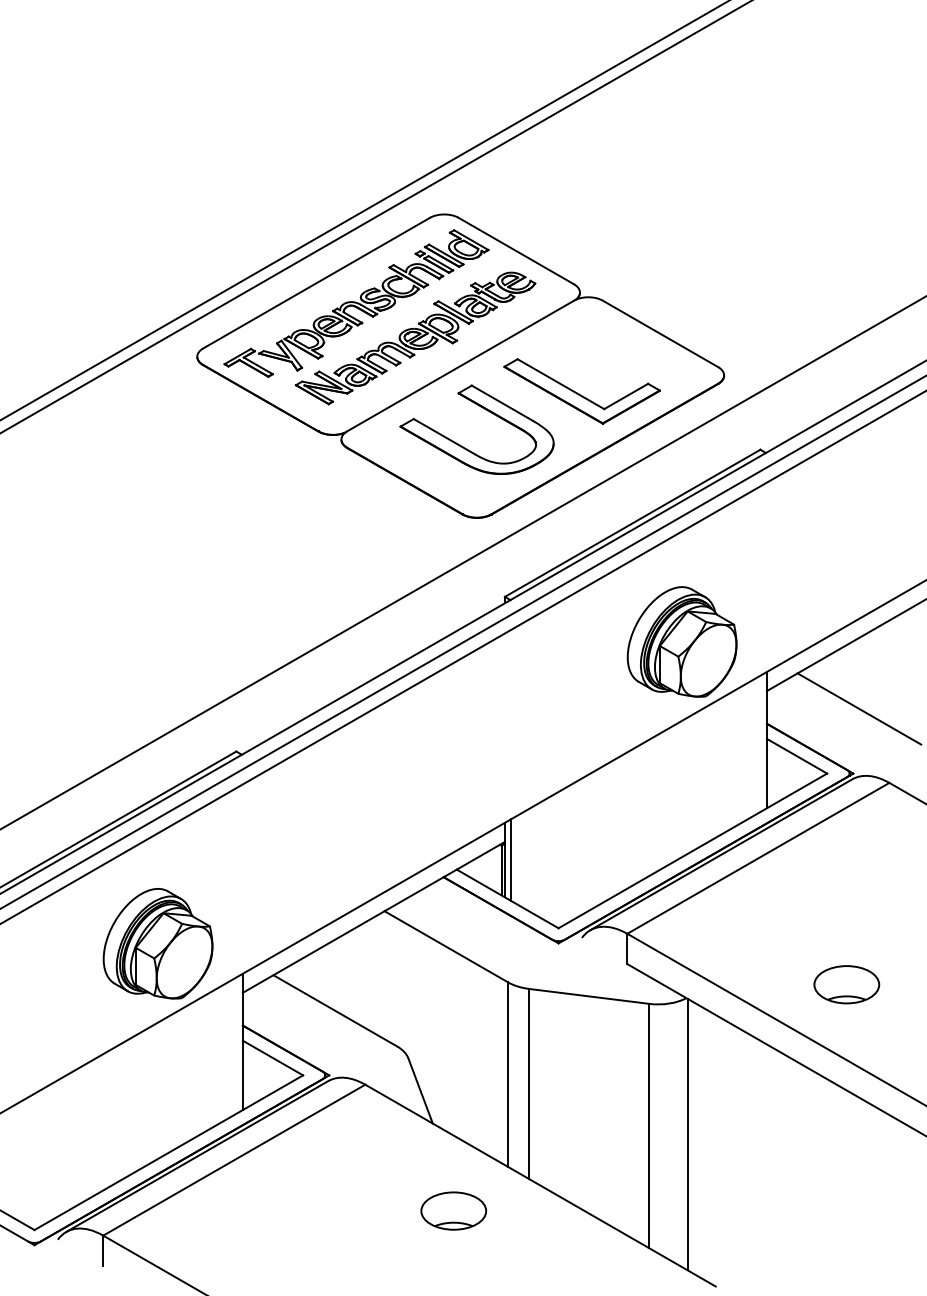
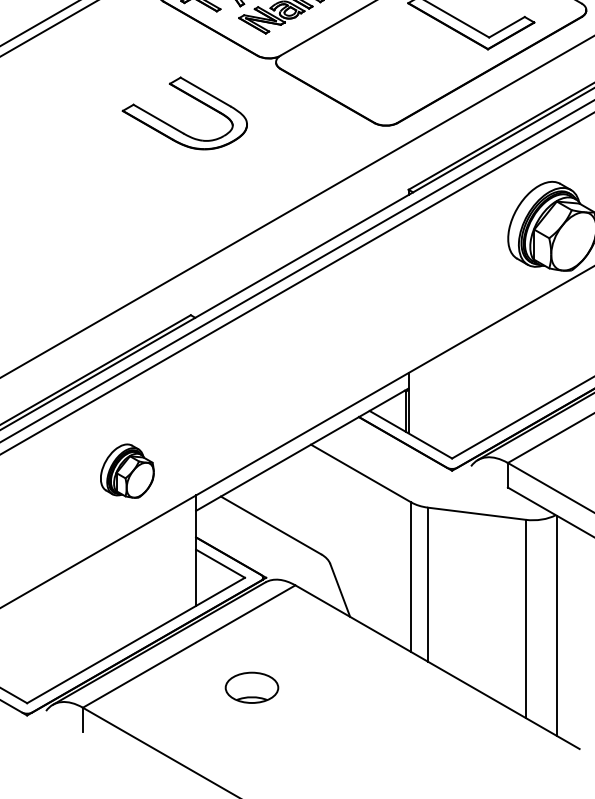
part: (467, 448) -> (177, 128), moved
line: (511, 860) -> (413, 403), removed
part: (157, 943) -> (126, 470), size x0.6
part: (453, 1210) -> (251, 687), moved

